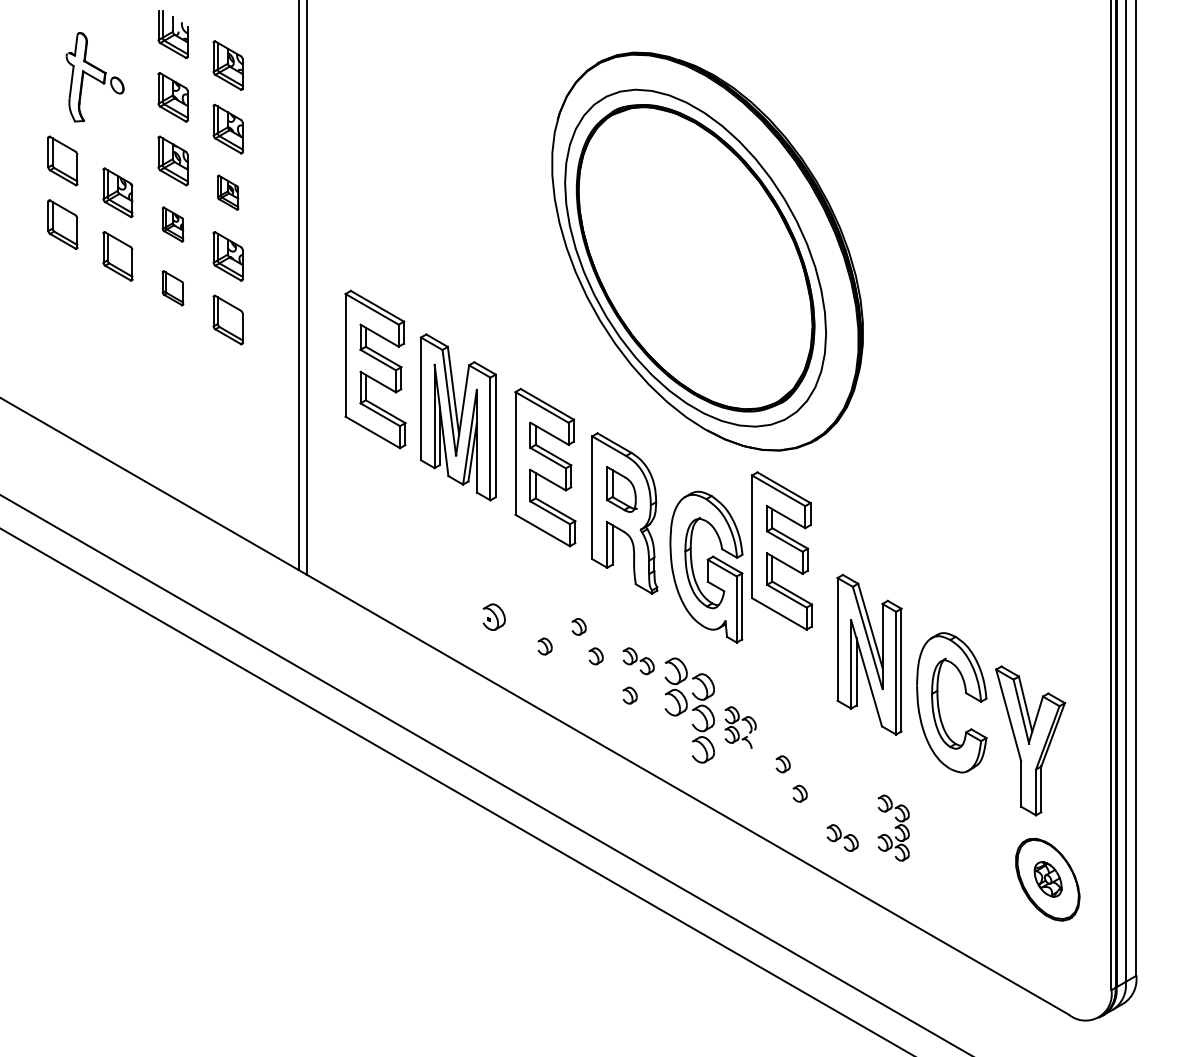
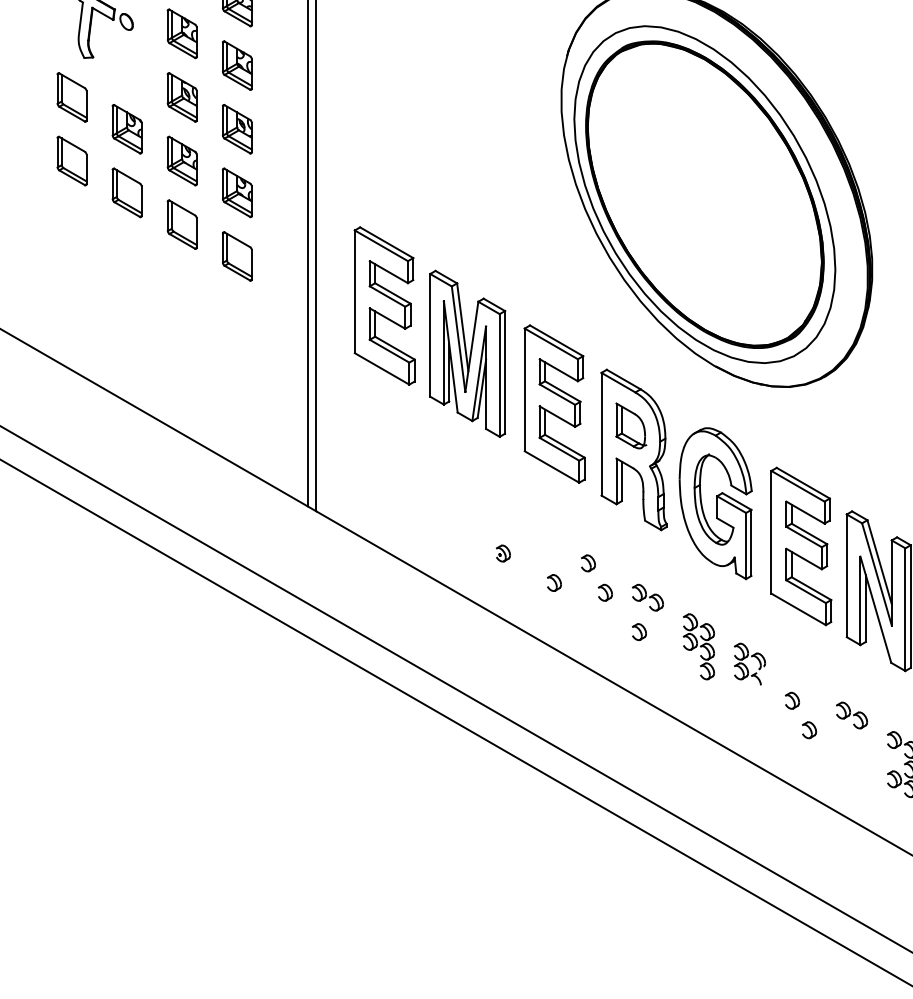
part: (227, 192) -> (236, 128), size x1.43
part: (172, 224) -> (181, 160), size x1.43
part: (172, 288) -> (181, 224), size x1.43
part: (782, 550) -> (801, 545), moved
part: (493, 616) -> (502, 552), size x0.62
part: (689, 709) -> (698, 645), size x0.62
part: (842, 837) -> (851, 714), moved

